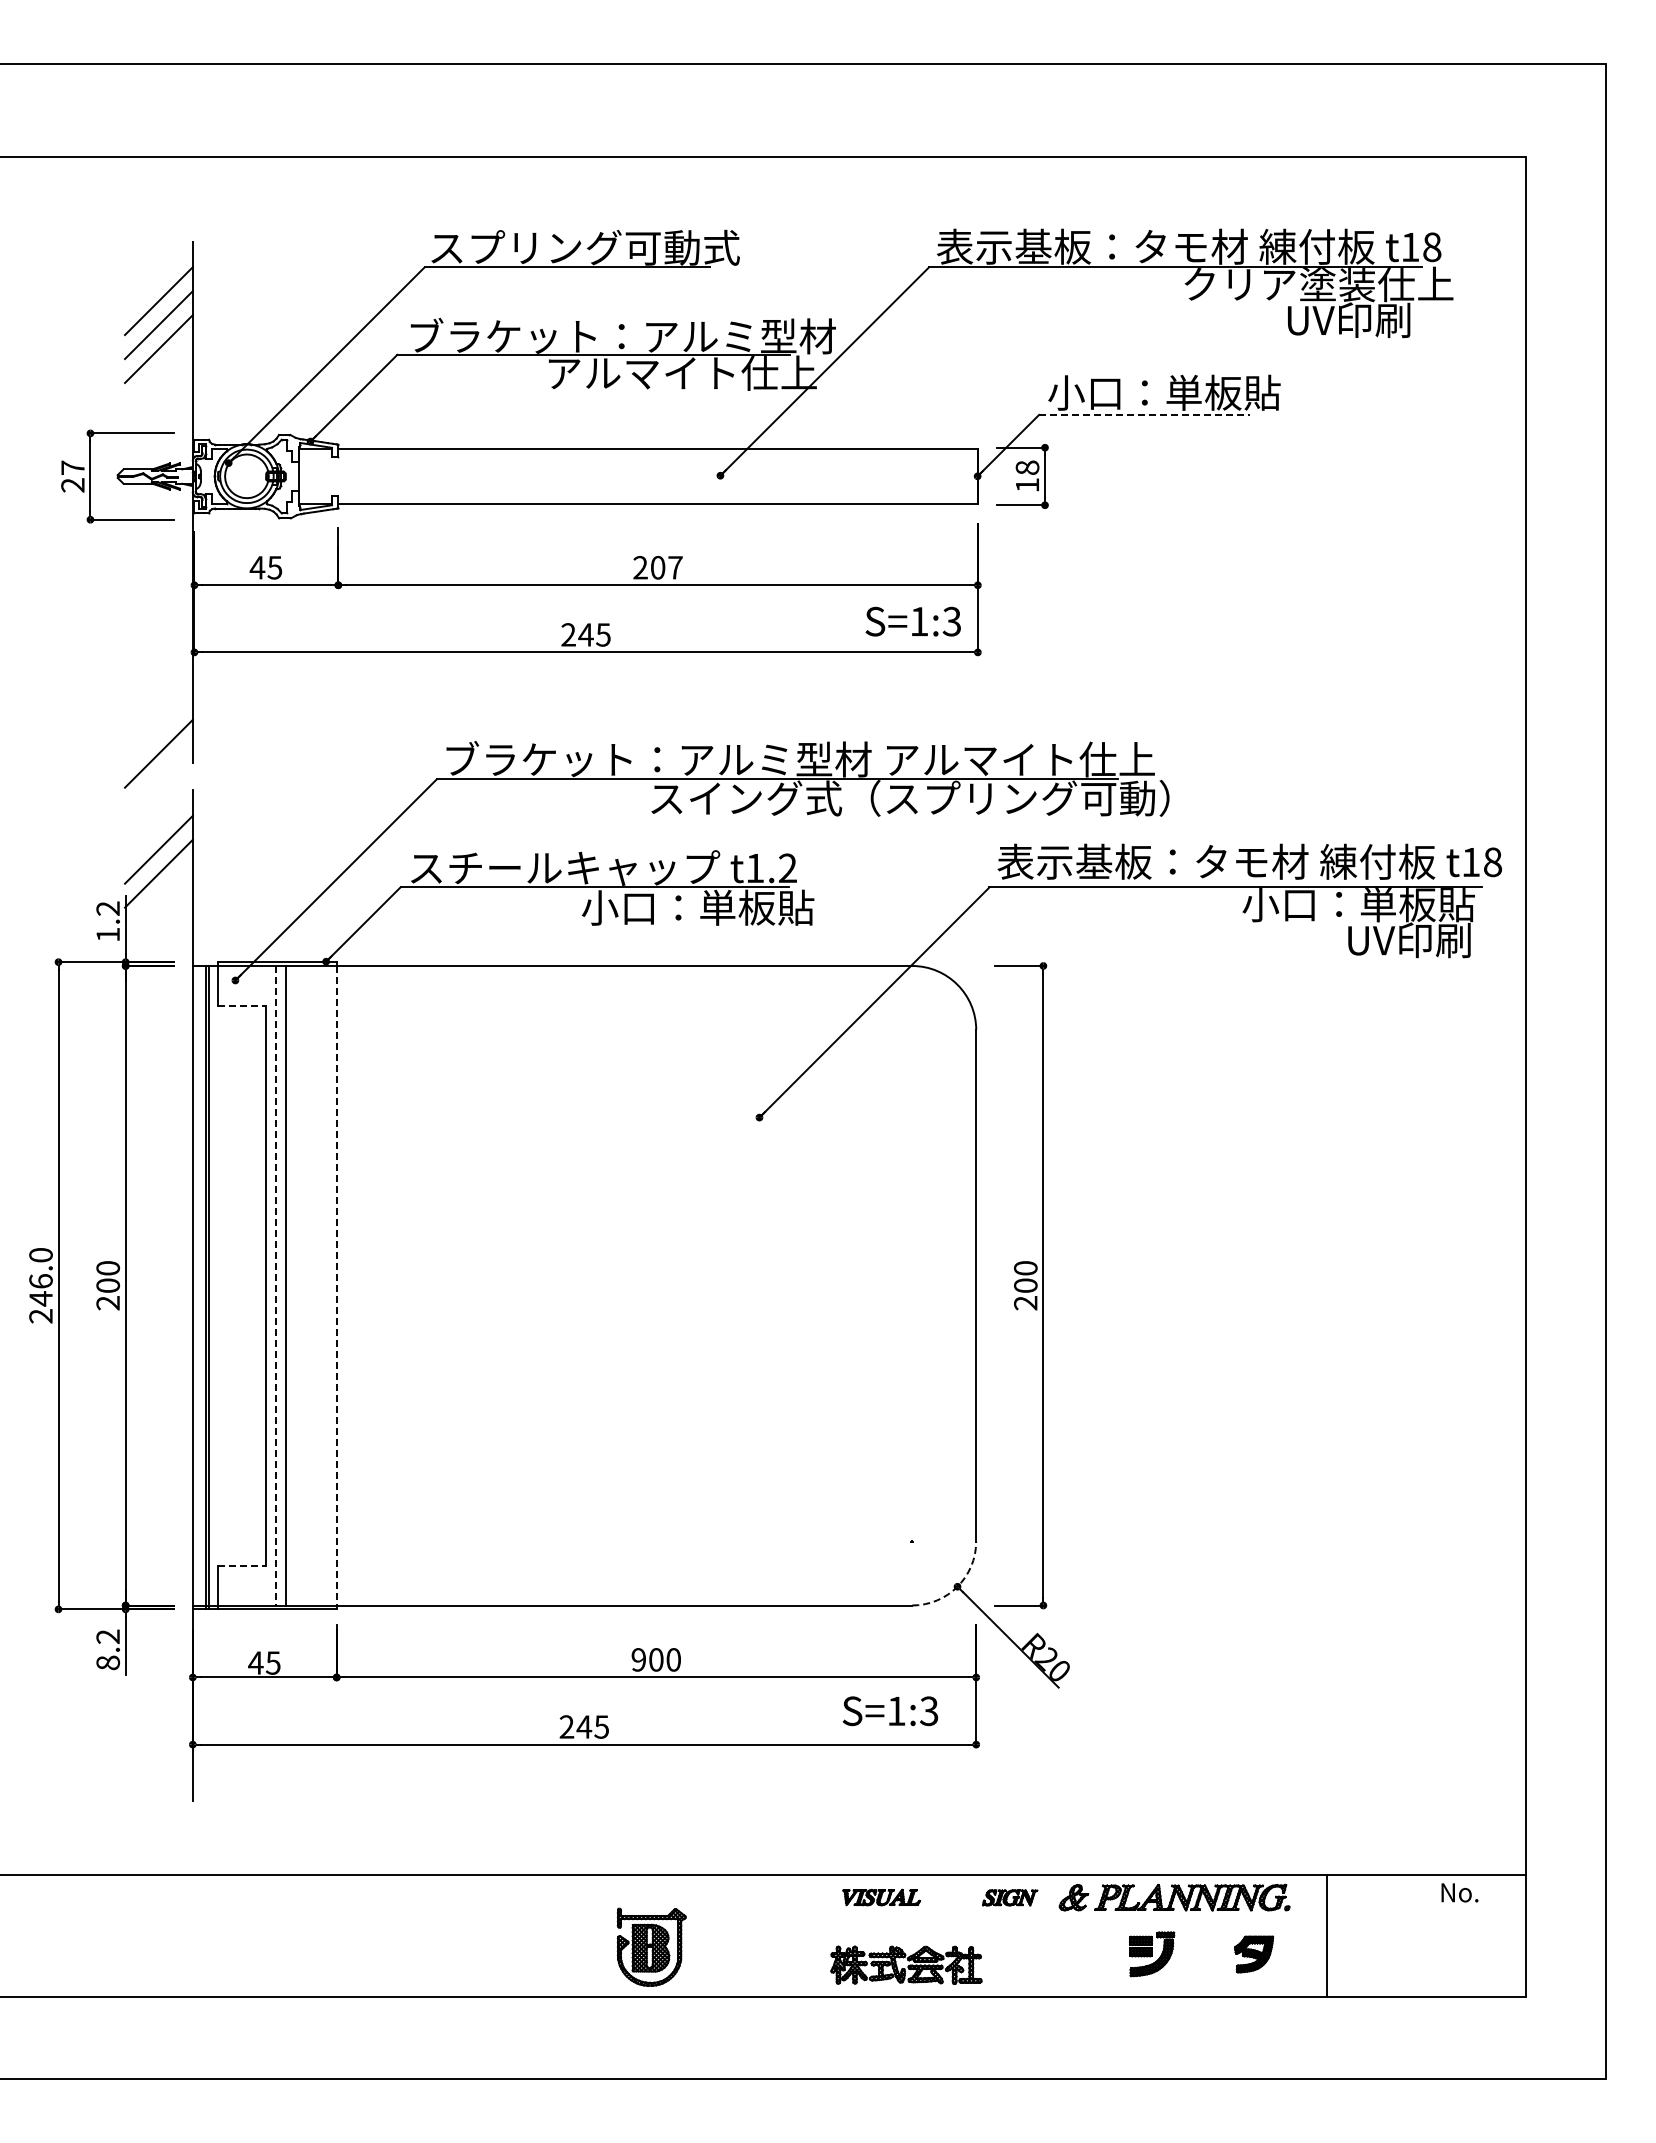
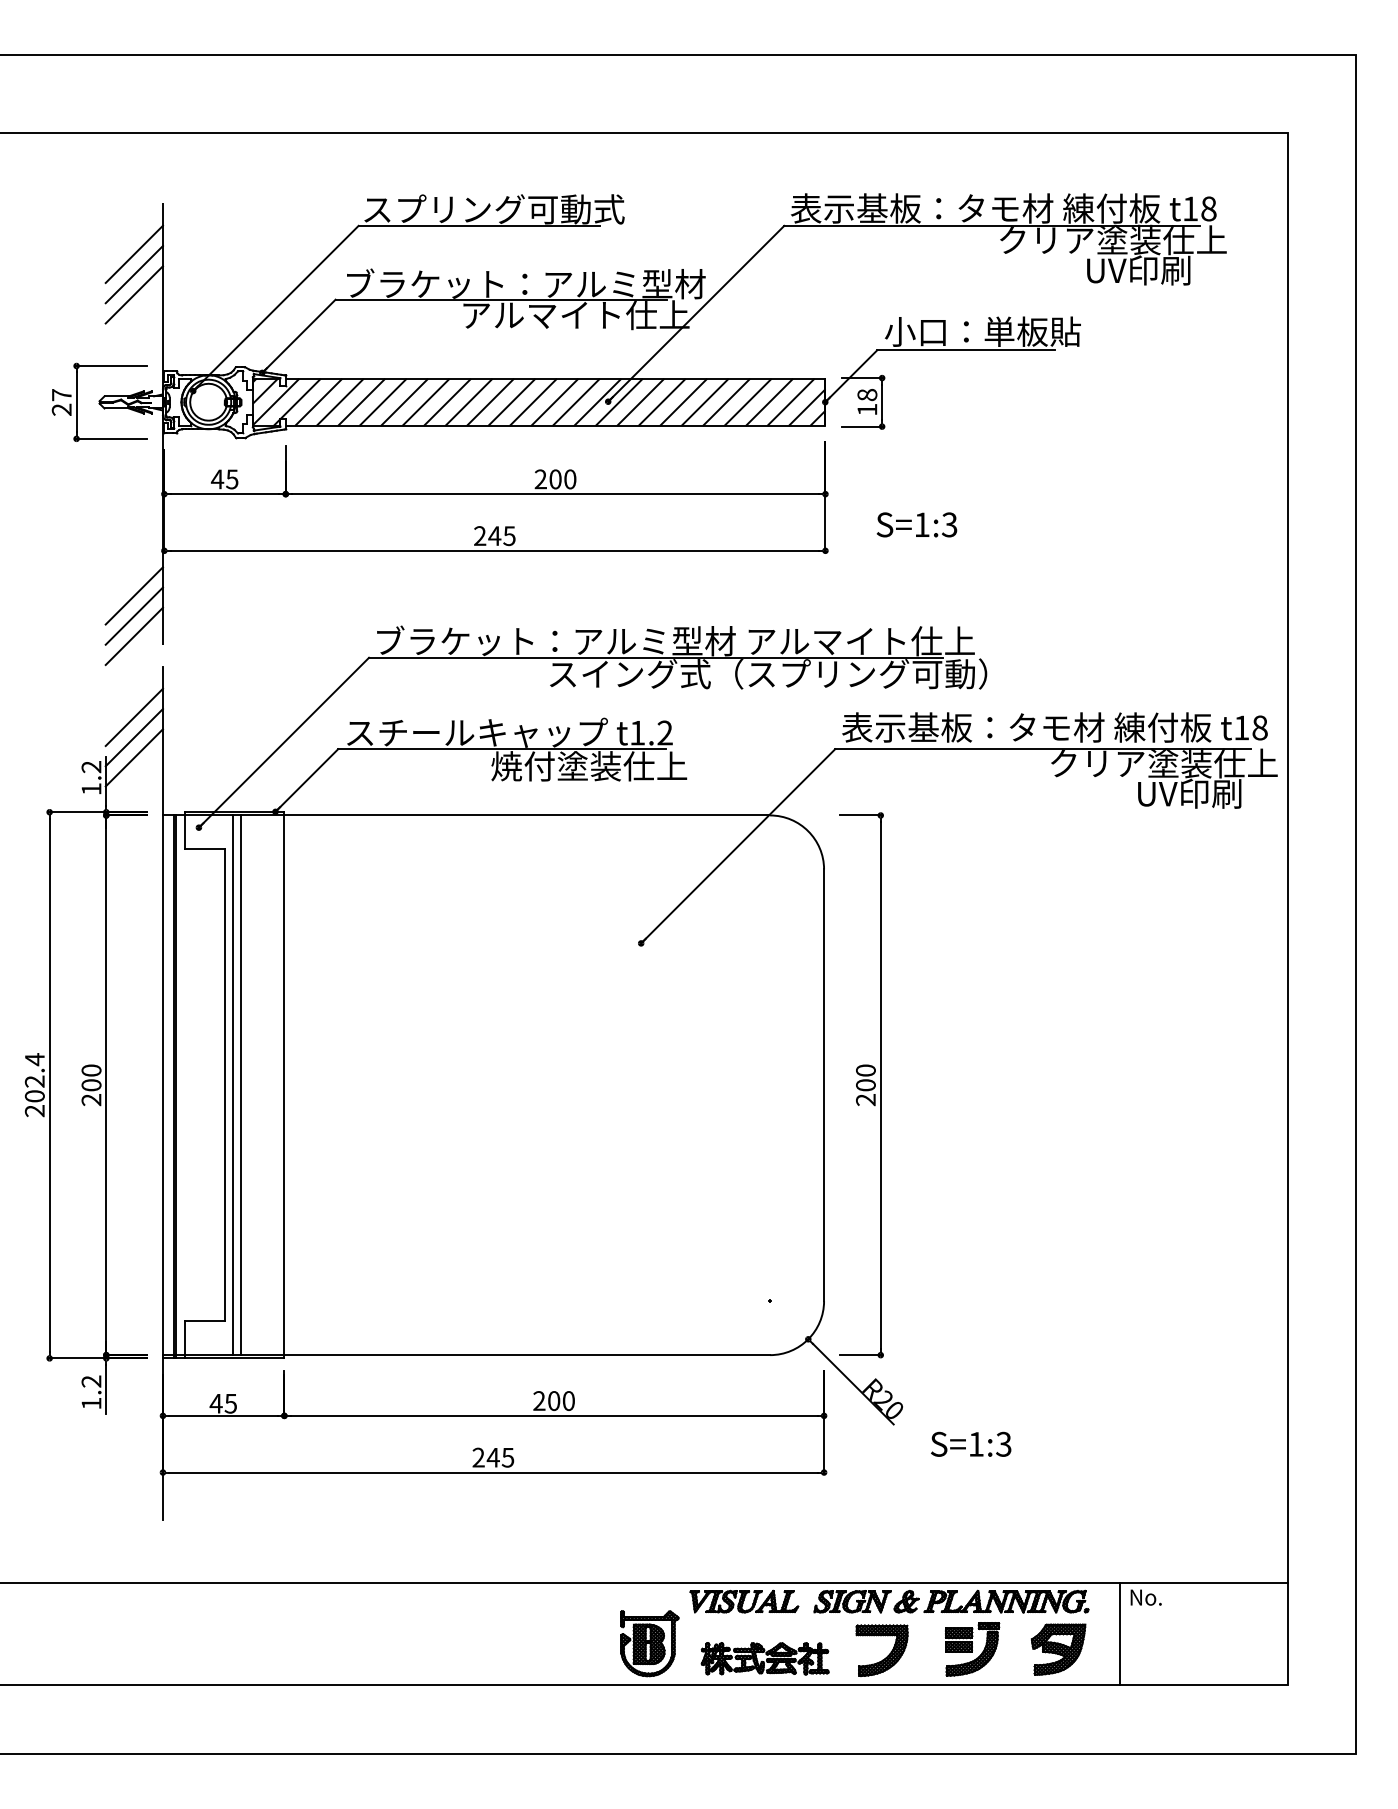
line: (1145, 414) -> (966, 350), dashed -> solid
hatch: (638, 476) -> (539, 402), added
text: (675, 567) -> (570, 479), 207 -> 200
text: (912, 621) -> (916, 524), moved
line: (158, 705) -> (134, 595), added
line: (158, 729) -> (134, 615), added
line: (158, 897) -> (134, 757), added
text: (1377, 904) -> (1162, 763), 小口：単板貼 -> クリア塗装仕上
text: (697, 907) -> (588, 766), 小口：単板貼 -> 焼付塗装仕上
line: (242, 1005) -> (204, 848), dashed -> solid
text: (40, 1276) -> (34, 1077), 246.0 -> 202.4
line: (275, 1285) -> (232, 1085), dashed -> solid
line: (336, 1285) -> (284, 1085), dashed -> solid
line: (242, 1565) -> (204, 1321), dashed -> solid
arc: (957, 1586) -> (808, 1339), dashed -> solid
text: (638, 1659) -> (539, 1400), 900 -> 200
text: (108, 1662) -> (91, 1403), 8.2 -> 1.2
text: (890, 1711) -> (971, 1444), moved
text: (1459, 1892) -> (1145, 1597), moved
part: (881, 1897) -> (744, 1601), size x1.67
part: (1010, 1897) -> (853, 1601), size x1.67
part: (651, 1946) -> (649, 1642), moved
part: (1151, 1954) -> (972, 1649), size x1.43
part: (1253, 1954) -> (1058, 1649), size x1.67
part: (1051, 1961) -> (887, 1655), added

